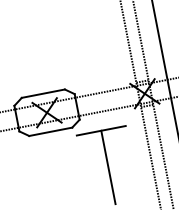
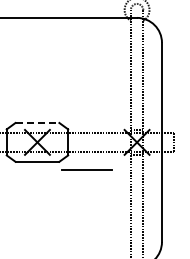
line: (43, 93) -> (37, 122), solid -> dashed
line: (108, 167) -> (87, 207), removed

